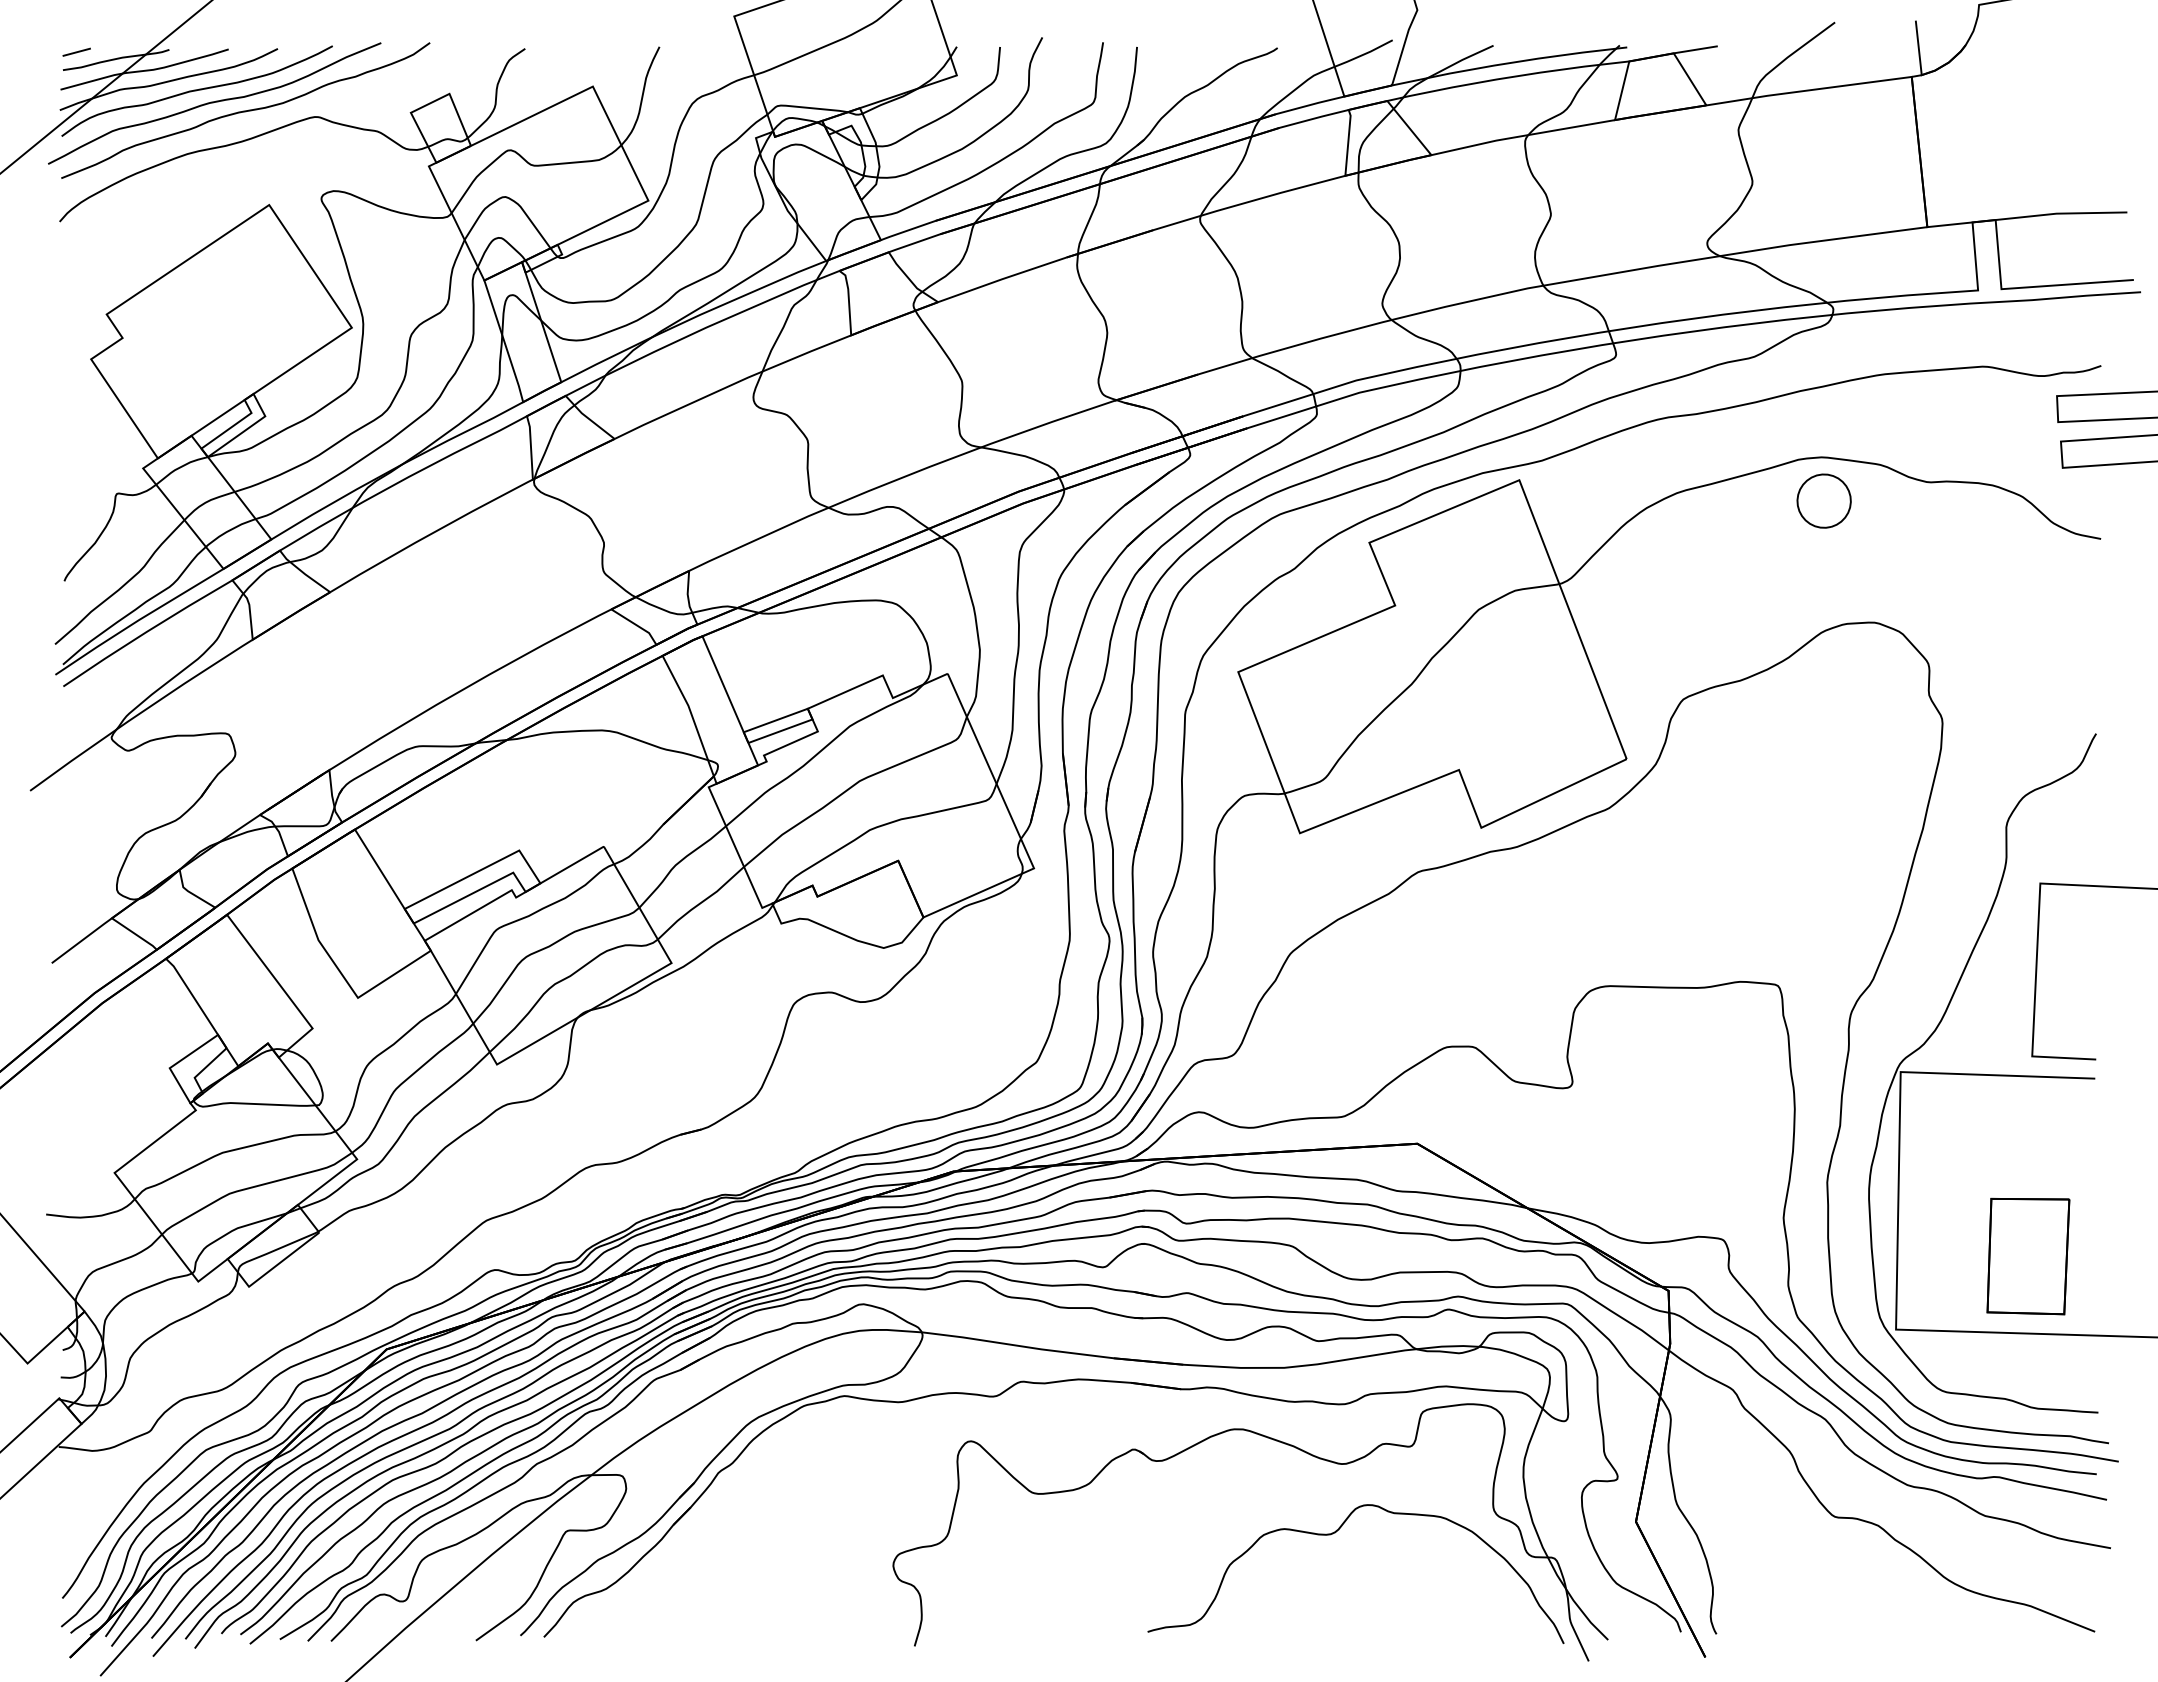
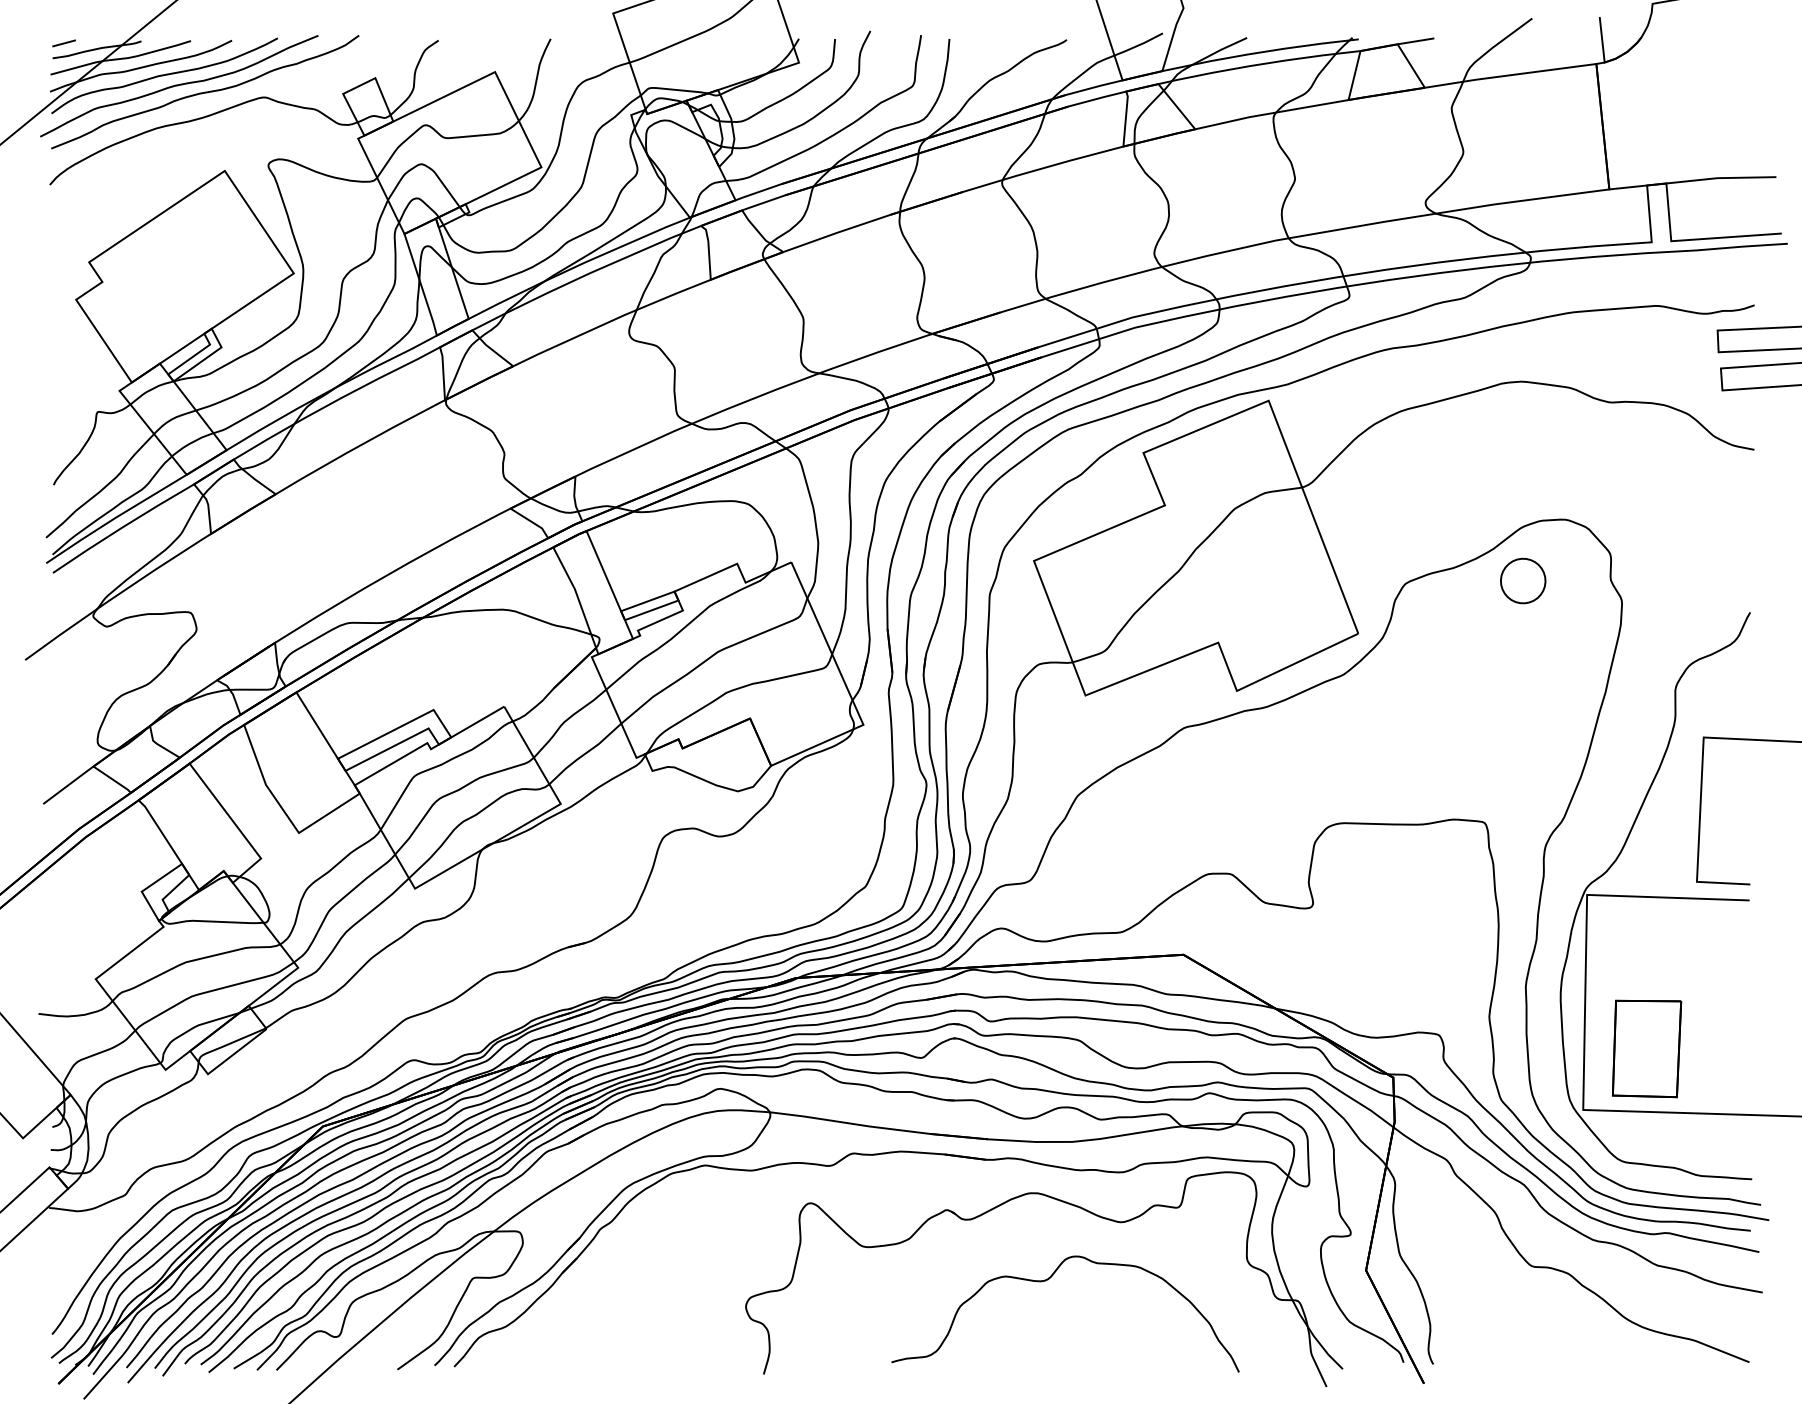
part: (1823, 500) -> (1522, 580), moved
part: (2028, 1256) -> (1647, 1048), moved
curve: (1335, 1533) -> (1048, 1280), moved

